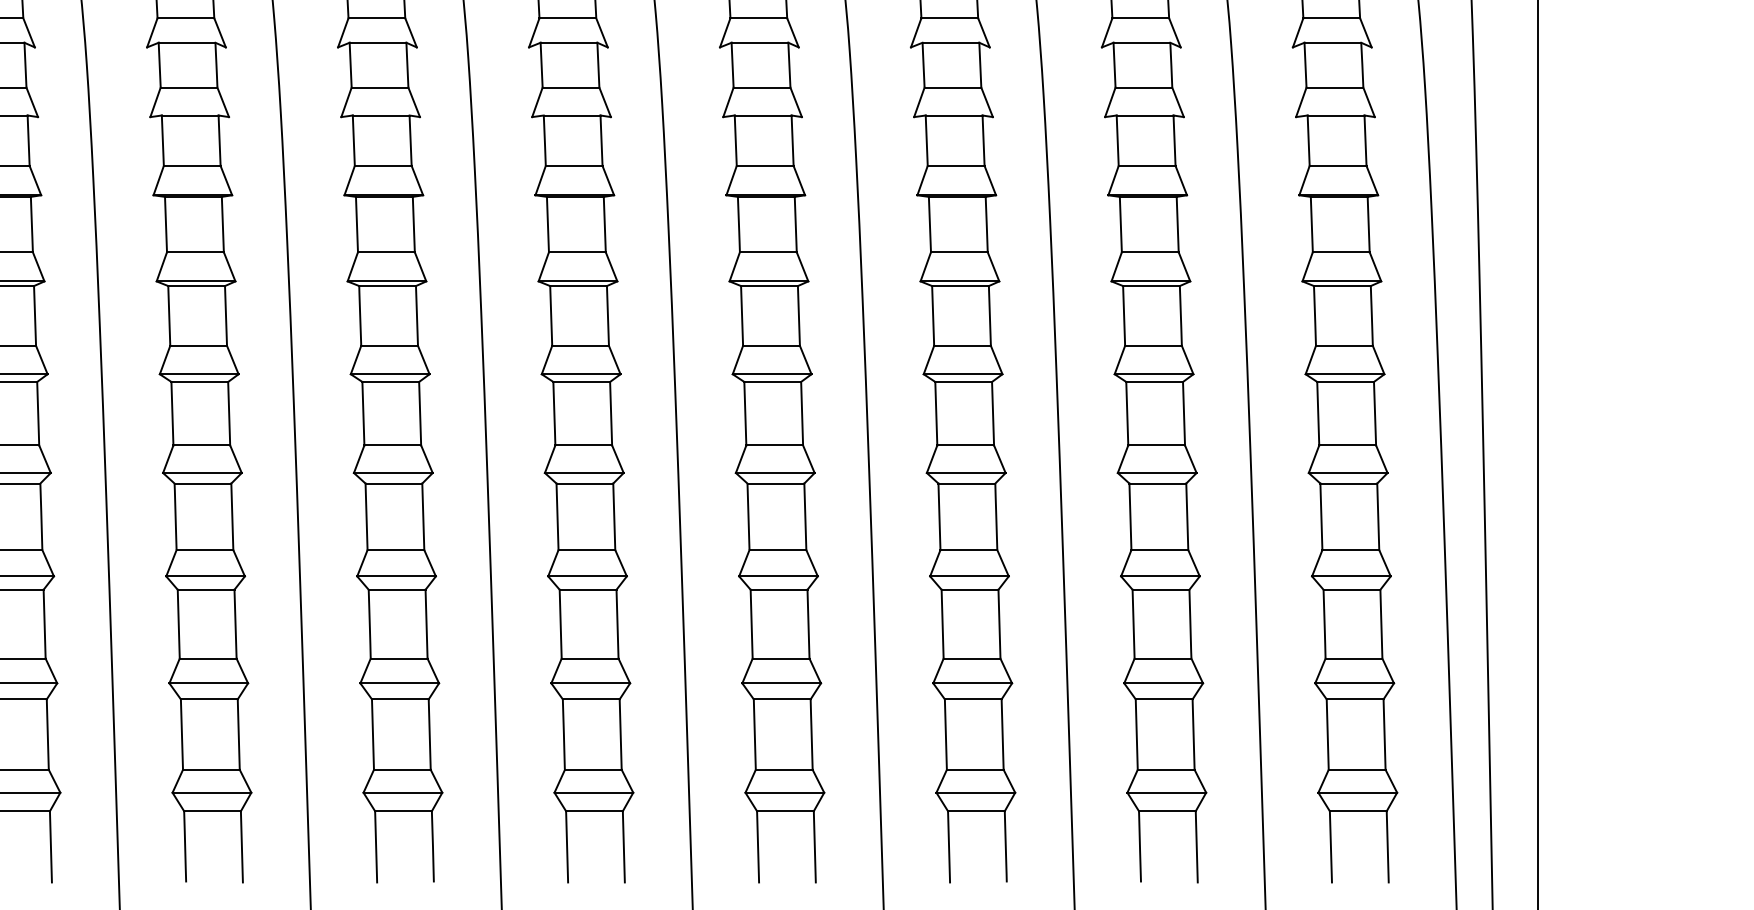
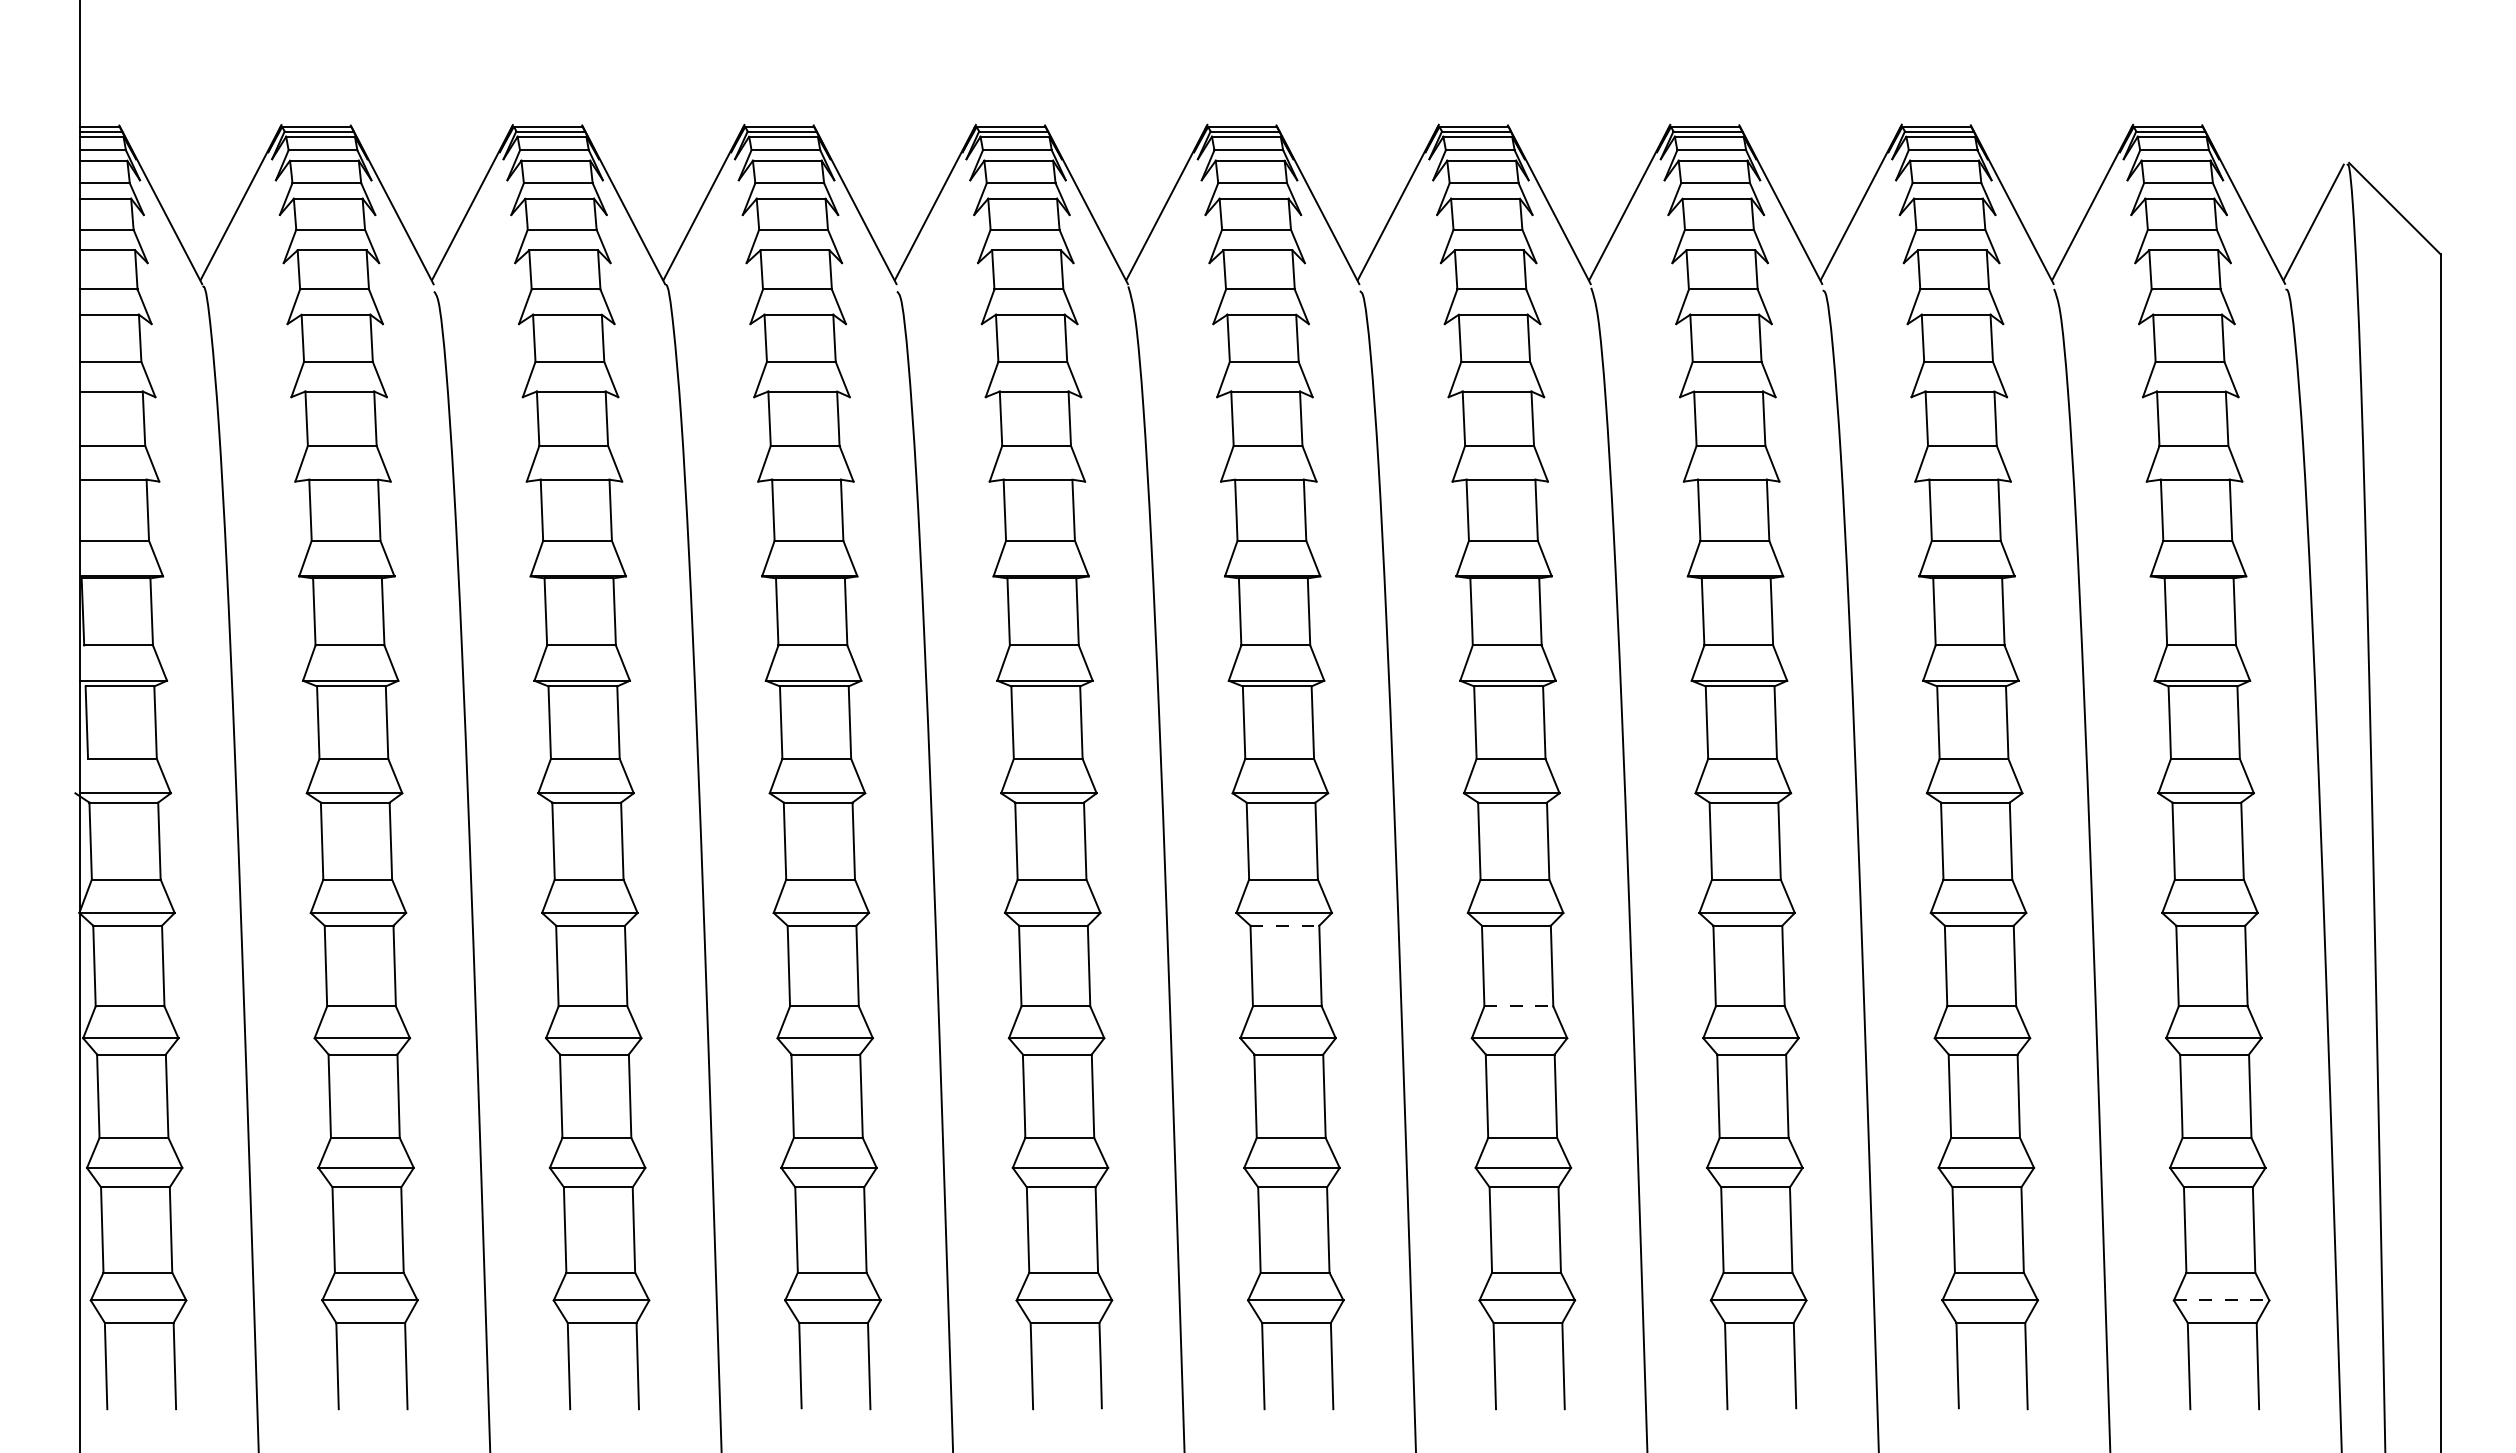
line: (585, 483) -> (1285, 925), solid -> dashed
line: (778, 550) -> (1519, 1006), solid -> dashed
line: (1357, 792) -> (2221, 1300), solid -> dashed

